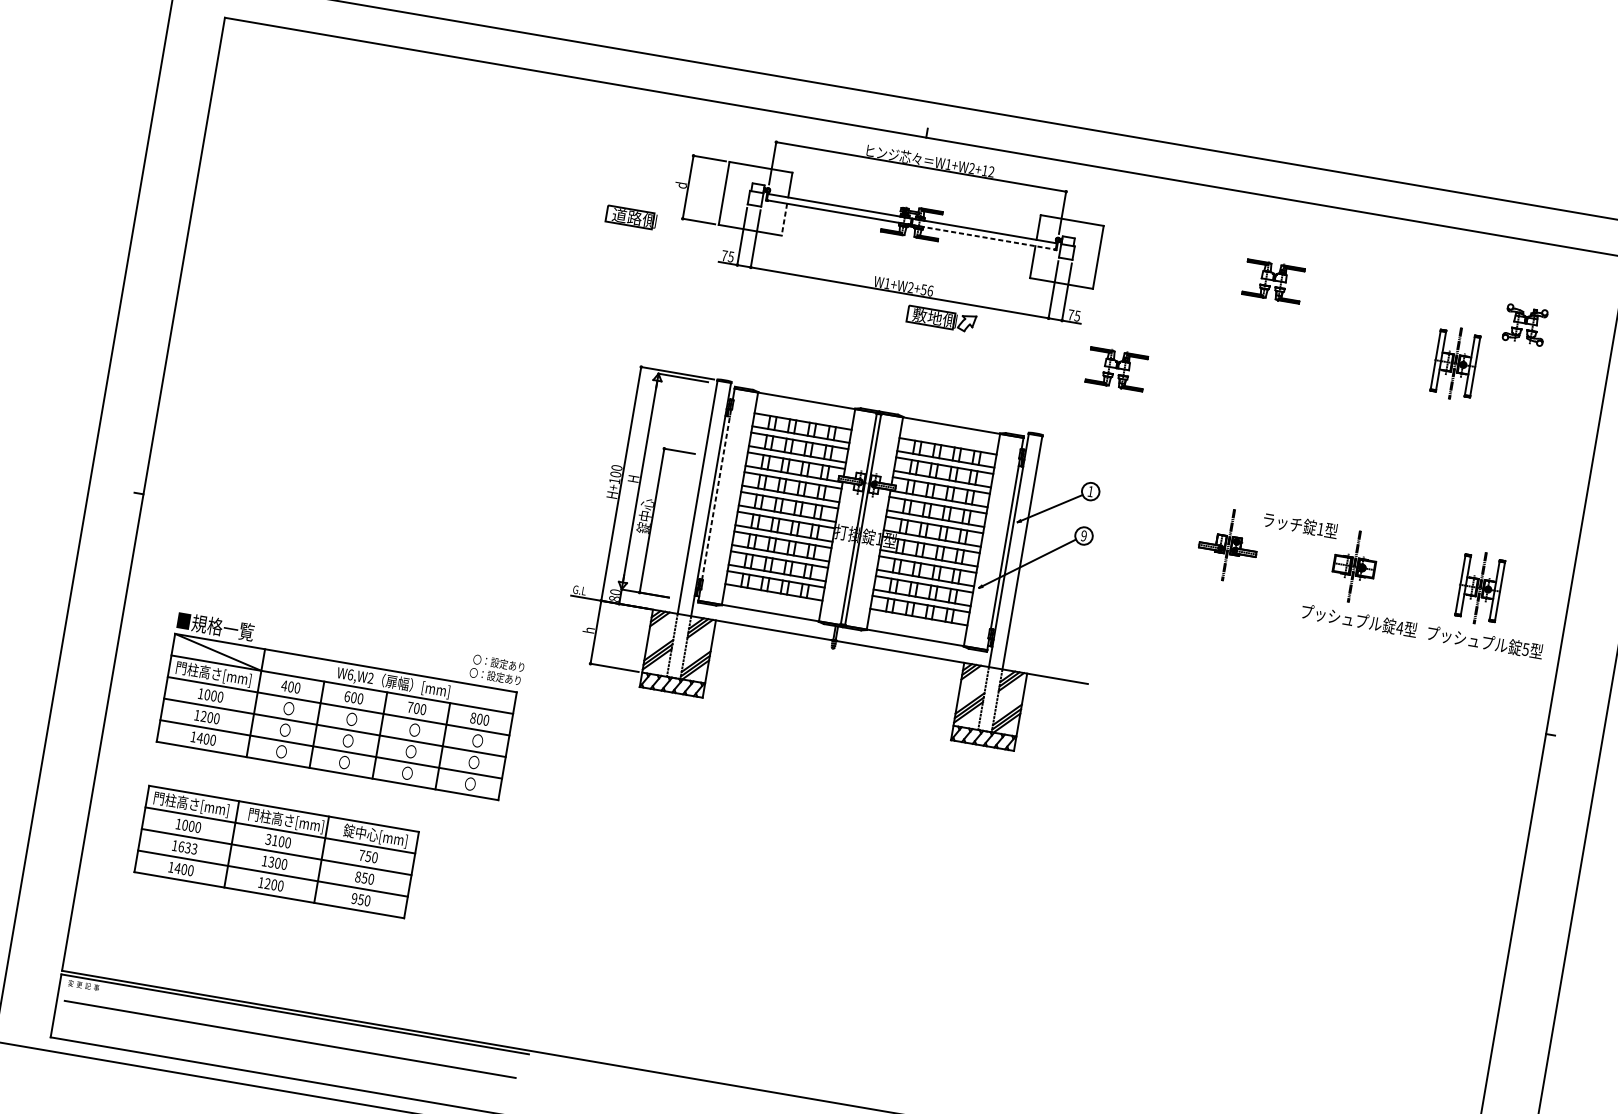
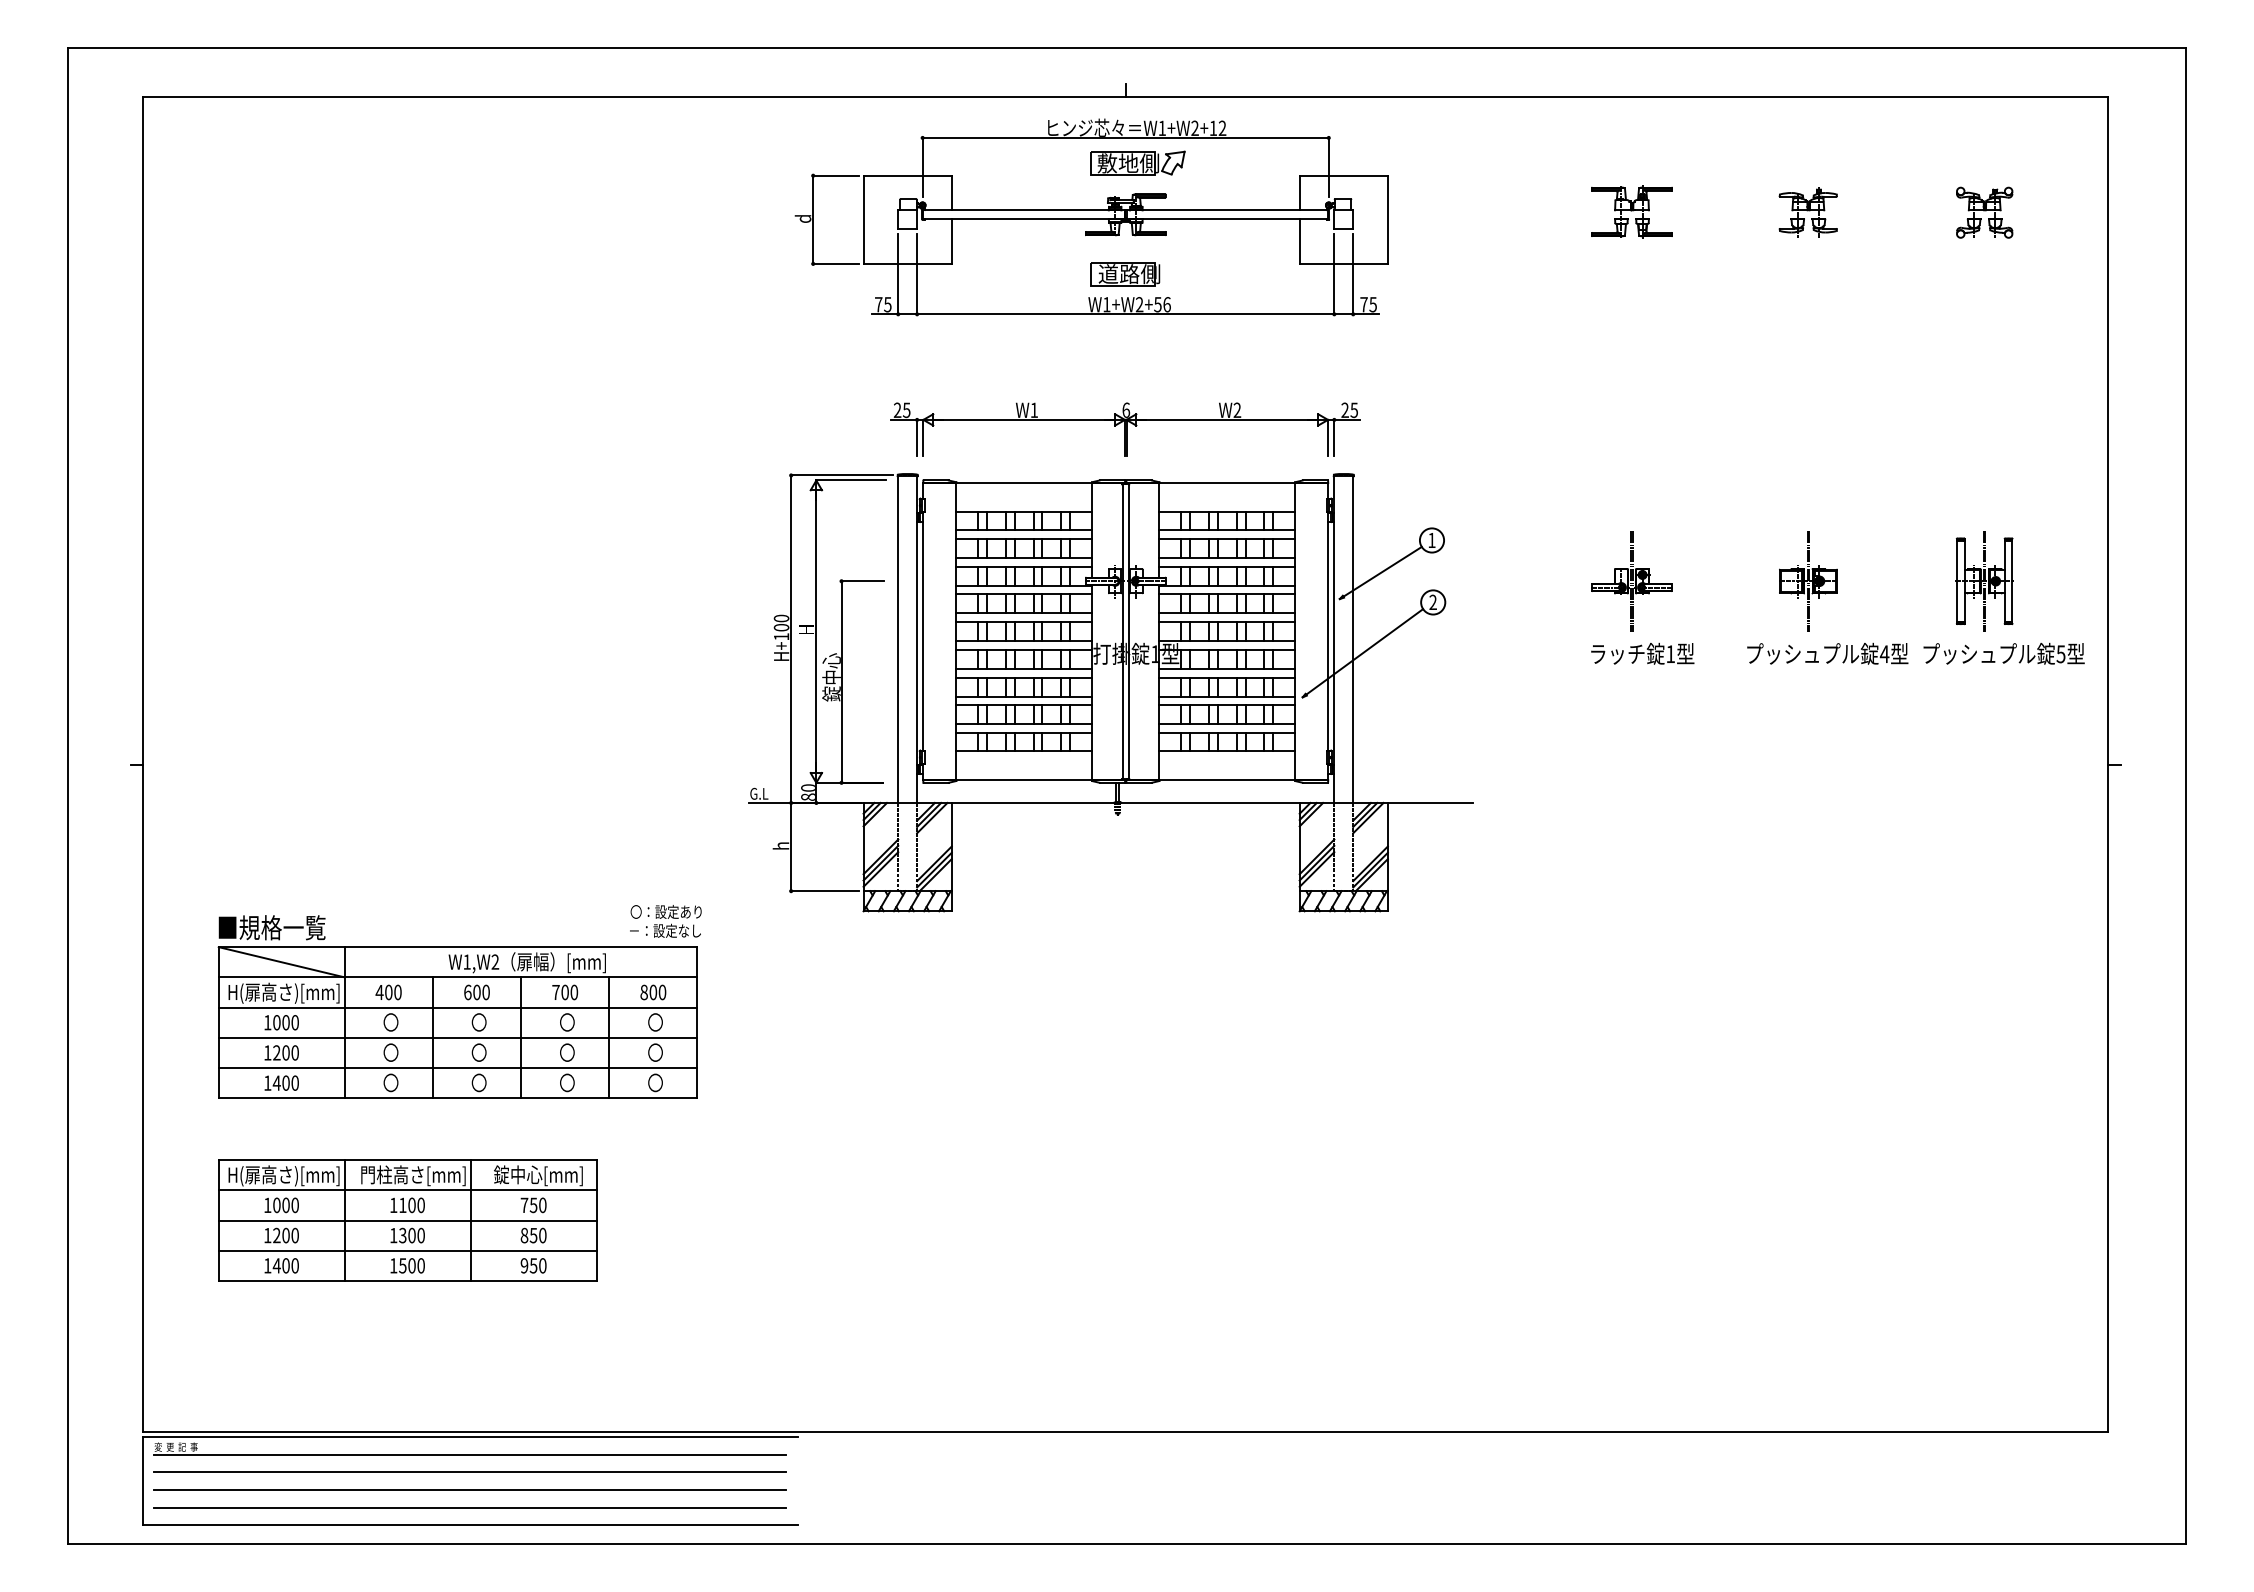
part: (631, 217) -> (1125, 274), moved
line: (784, 220) -> (951, 242), dashed -> solid
line: (983, 237) -> (1227, 219), dashed -> solid
part: (1398, 303) -> (1807, 212), added
part: (941, 318) -> (1137, 162), moved
part: (1455, 363) -> (1898, 281), removed
part: (1116, 368) -> (1438, 367), removed
part: (885, 375) -> (1125, 429), added
line: (716, 494) -> (923, 631), dashed -> solid
text: (1300, 525) -> (1642, 653), moved
text: (1083, 535) -> (1432, 602), 9 -> 2
text: (215, 674) -> (283, 992), 門柱高さ[mm] -> H(扉高さ)[mm]
text: (350, 674) -> (466, 961), W6,W2 -> W1,W2
text: (495, 676) -> (664, 930), 〇：設定あり -> －：設定なし
text: (193, 804) -> (283, 1175), 門柱高さ[mm] -> H(扉高さ)[mm]
text: (268, 839) -> (393, 1205), 3100 -> 1100
text: (187, 847) -> (285, 1235), 1633 -> 1200
text: (267, 883) -> (402, 1265), 1200 -> 1500
line: (292, 1026) -> (469, 1454), added
line: (287, 1051) -> (469, 1489), added
line: (285, 1064) -> (469, 1507), added

